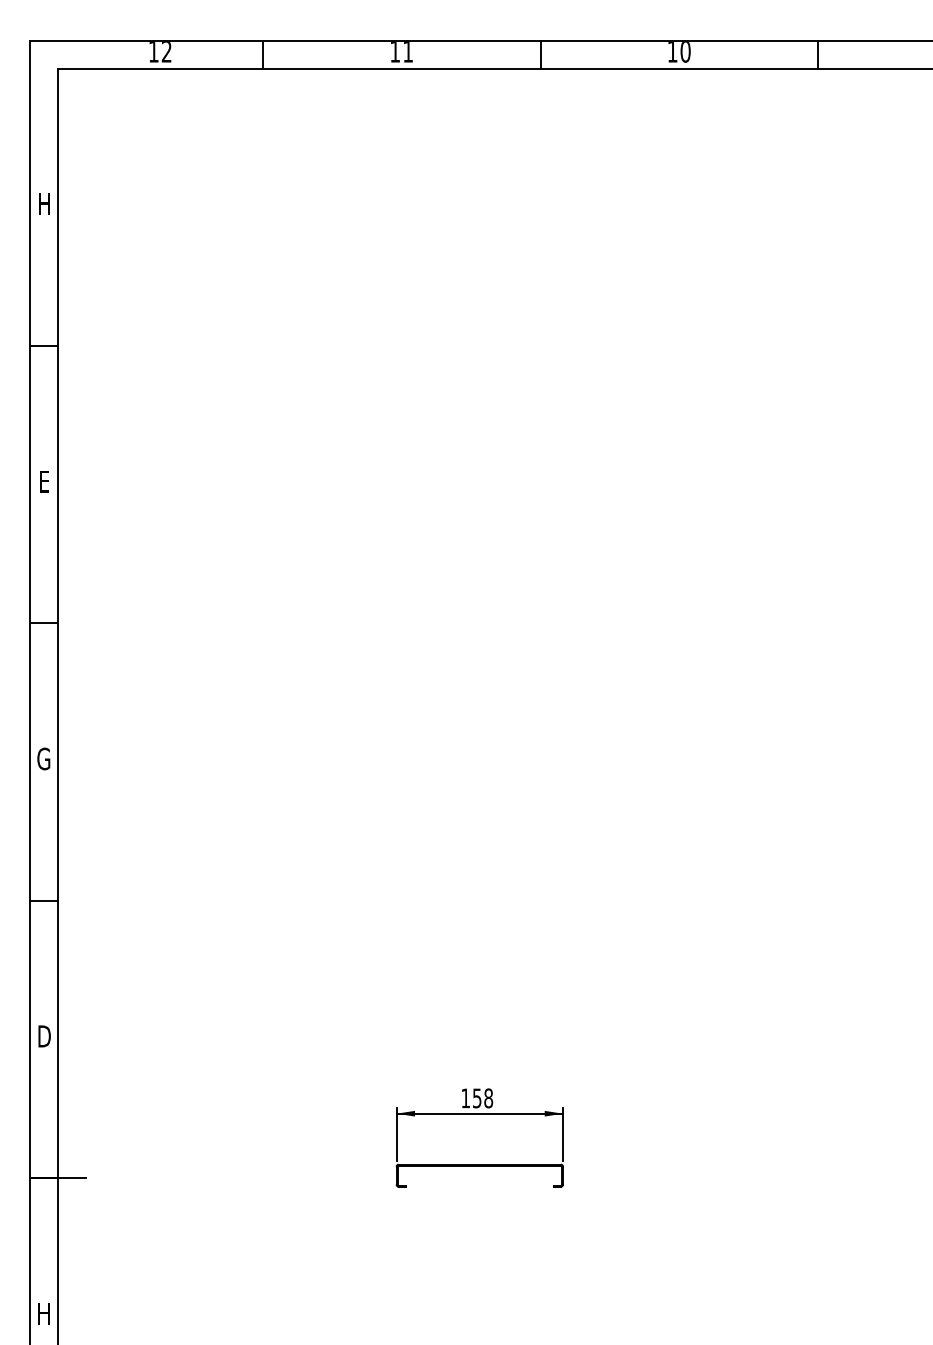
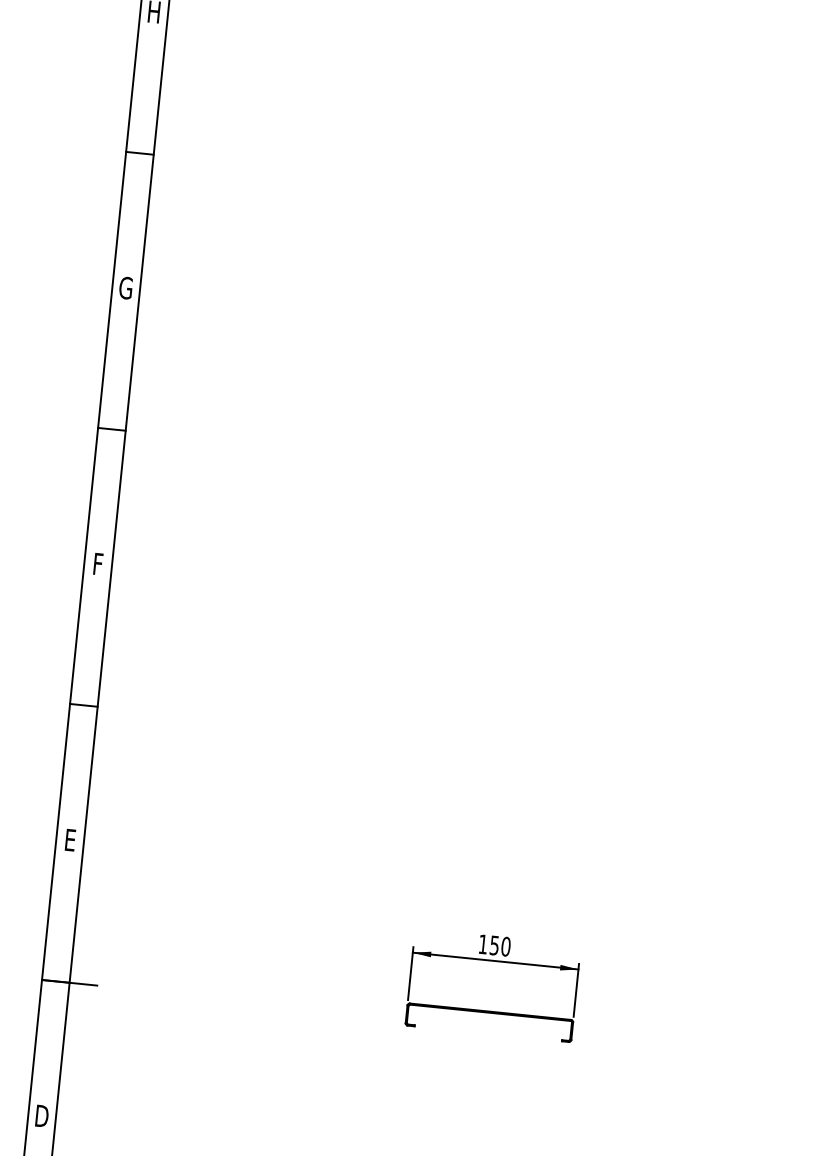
text: (43, 481) -> (125, 288), E -> G
text: (43, 758) -> (97, 563), G -> F
text: (44, 1036) -> (70, 840), D -> E
text: (488, 1098) -> (505, 946), 158 -> 150
text: (44, 1313) -> (42, 1115), H -> D

